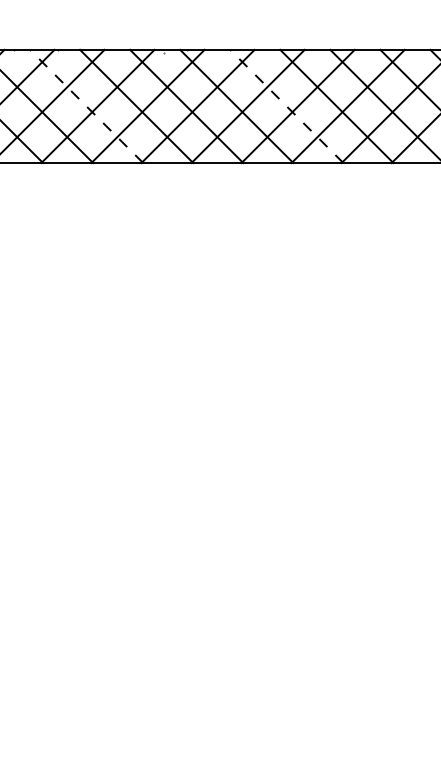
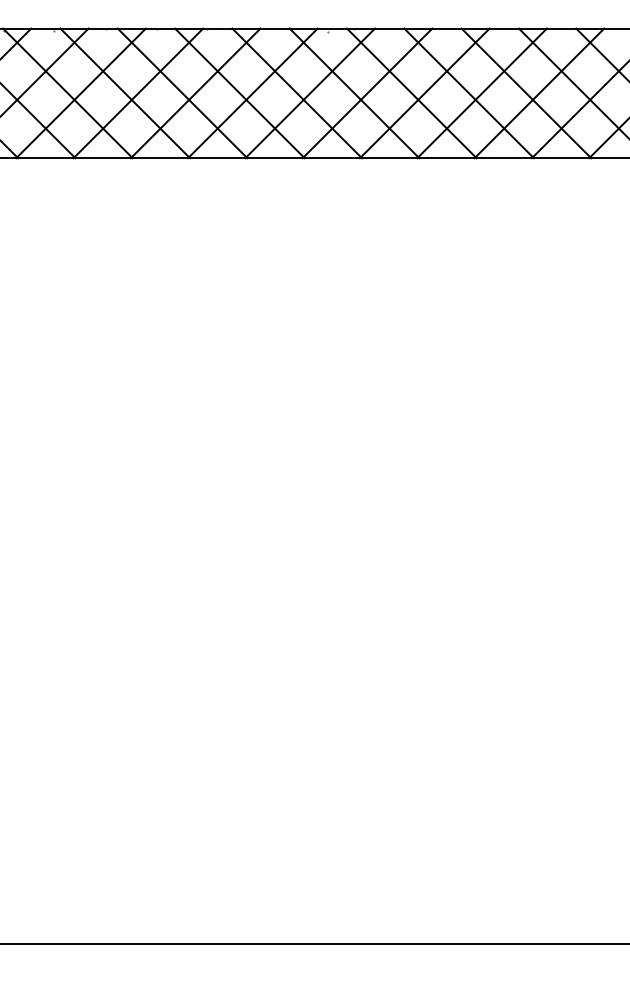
line: (86, 106) -> (239, 93), dashed -> solid
line: (287, 106) -> (469, 93), dashed -> solid

